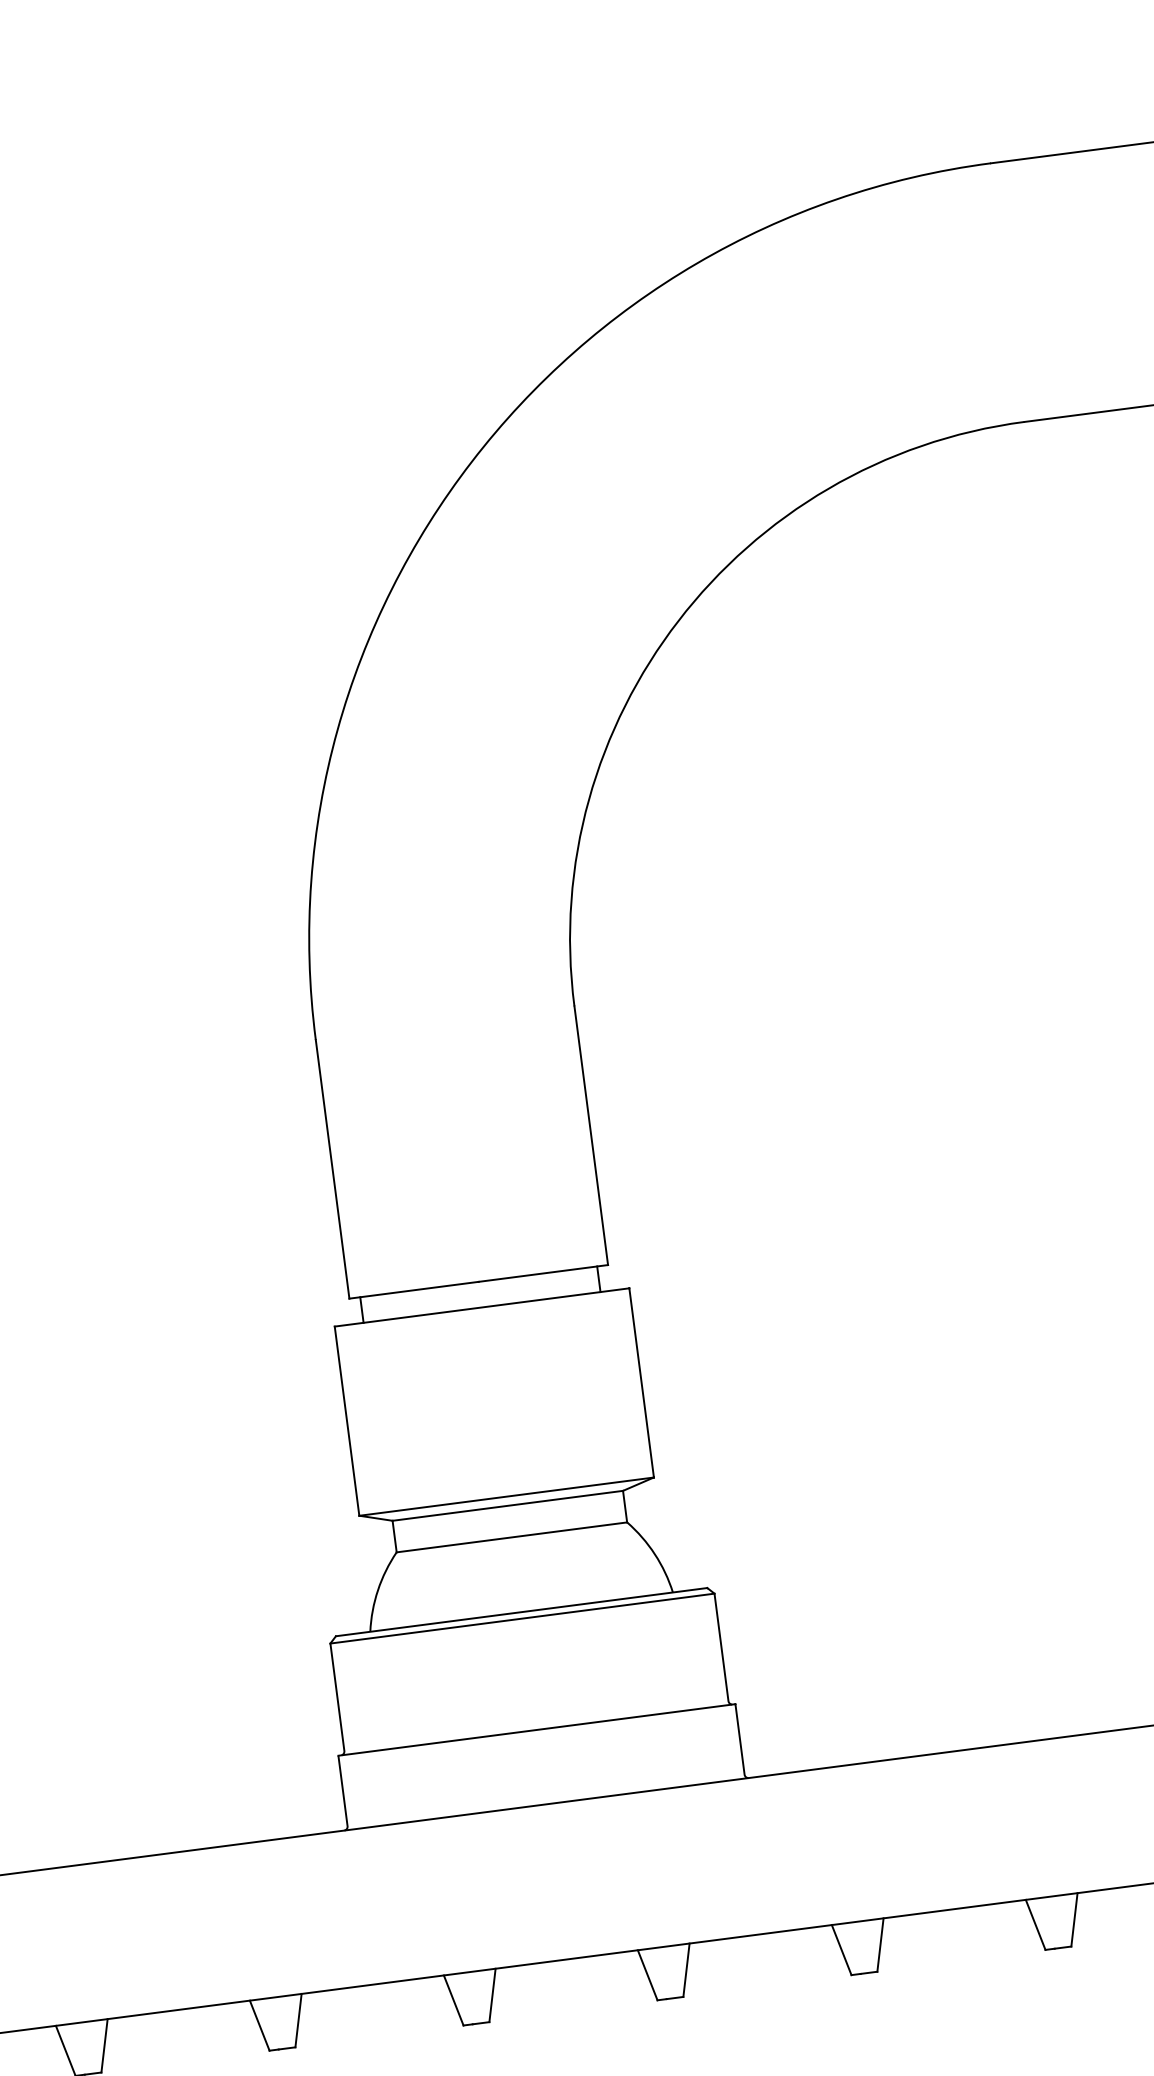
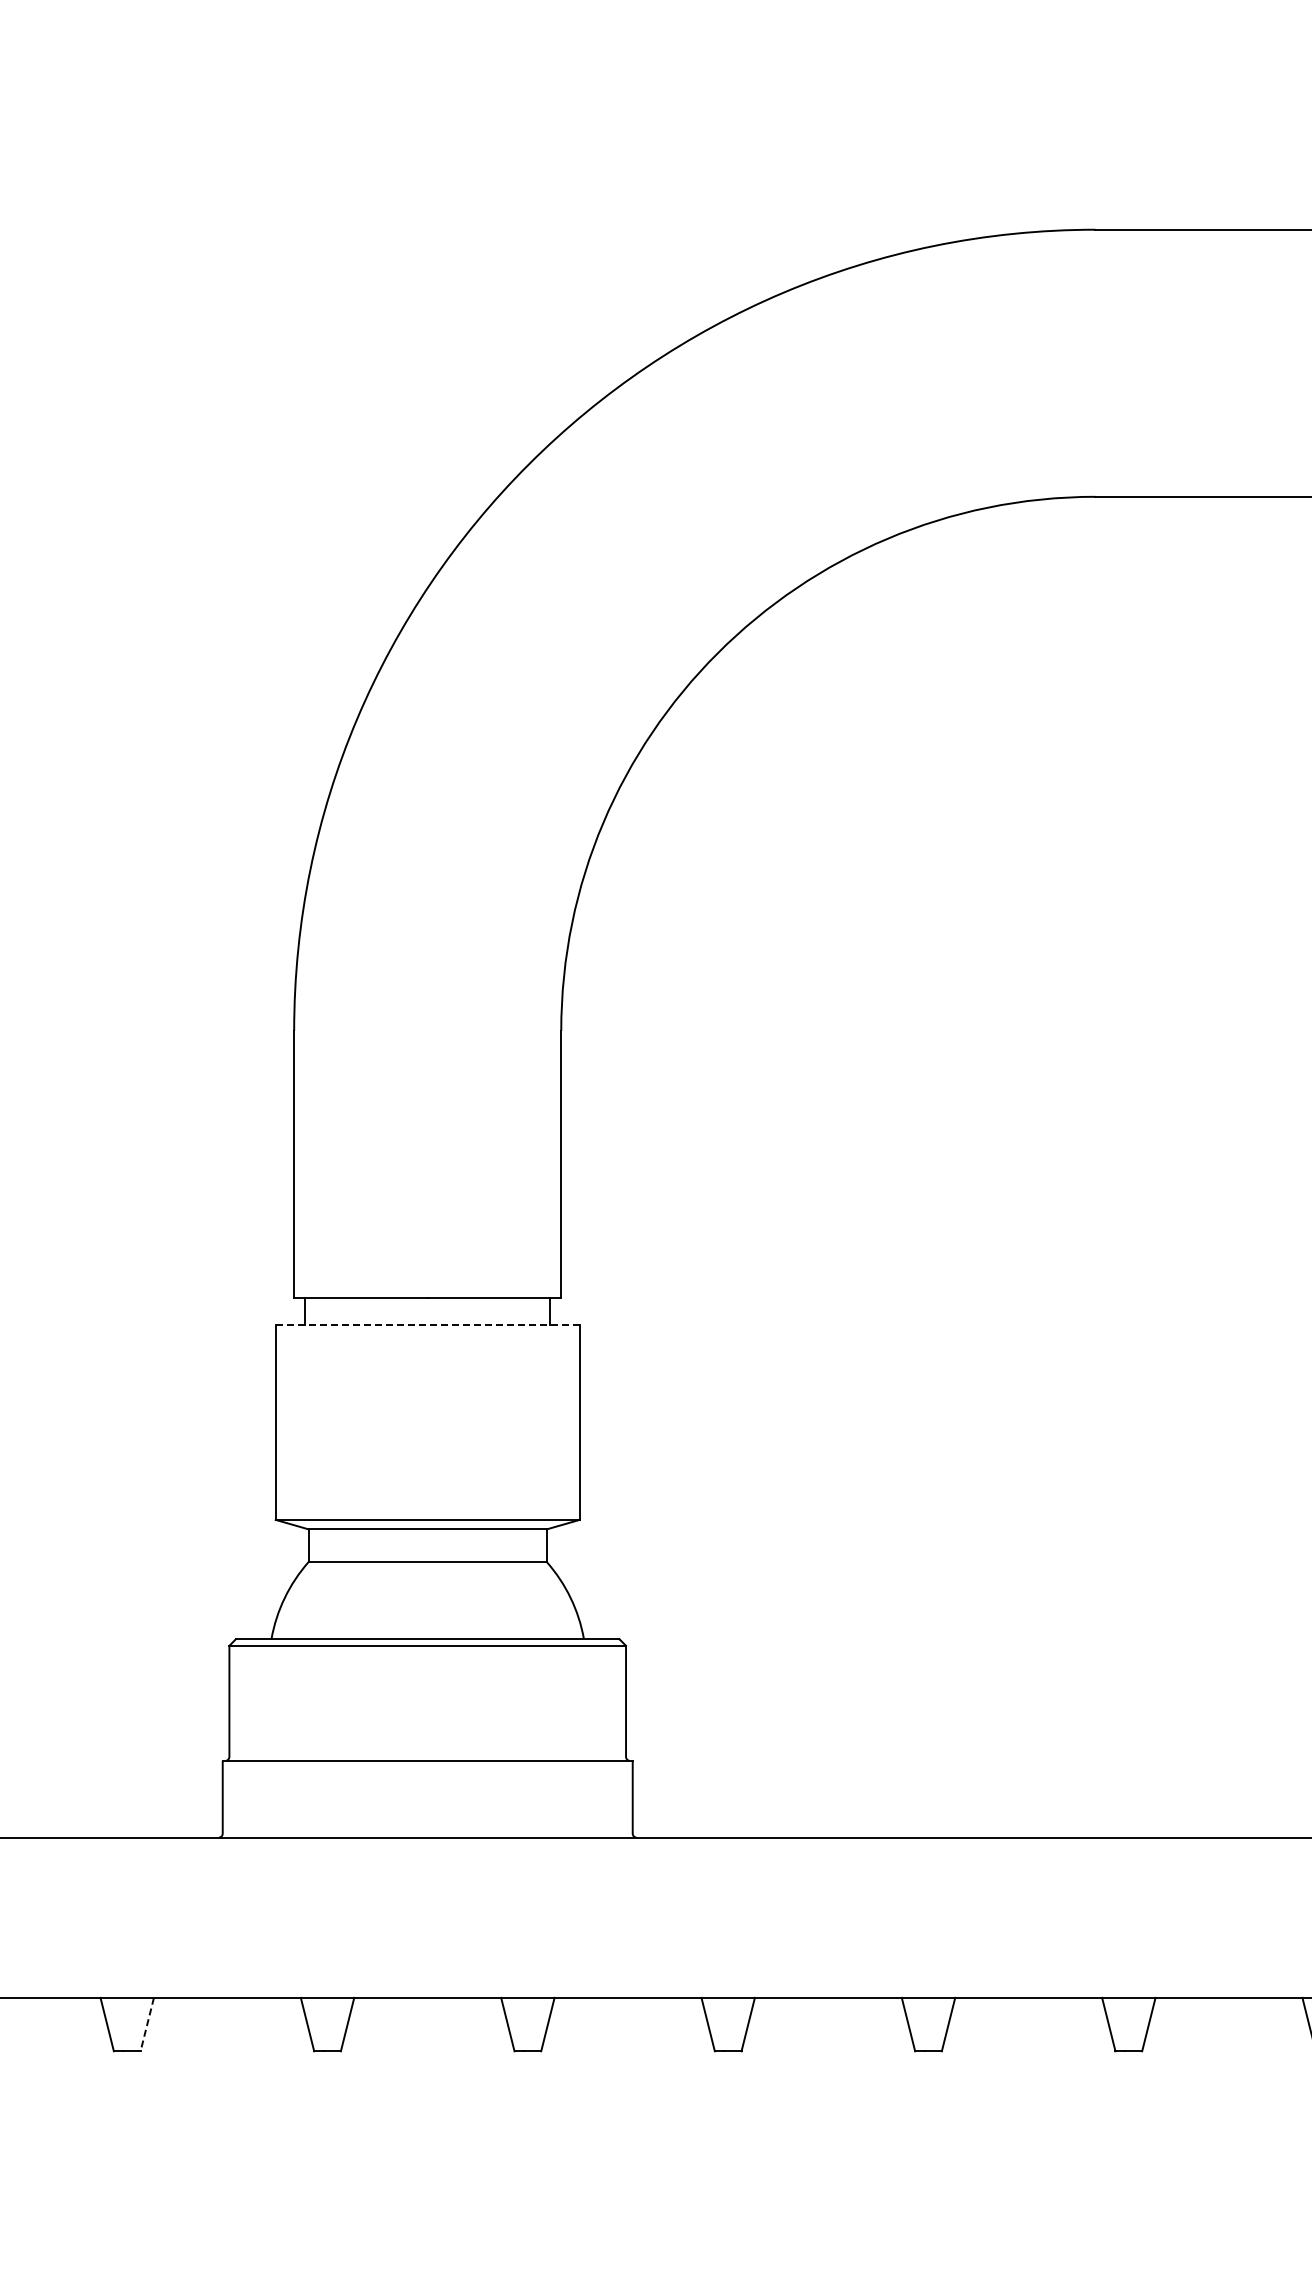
line: (481, 1307) -> (427, 1324), solid -> dashed
line: (298, 2020) -> (147, 2024), solid -> dashed

